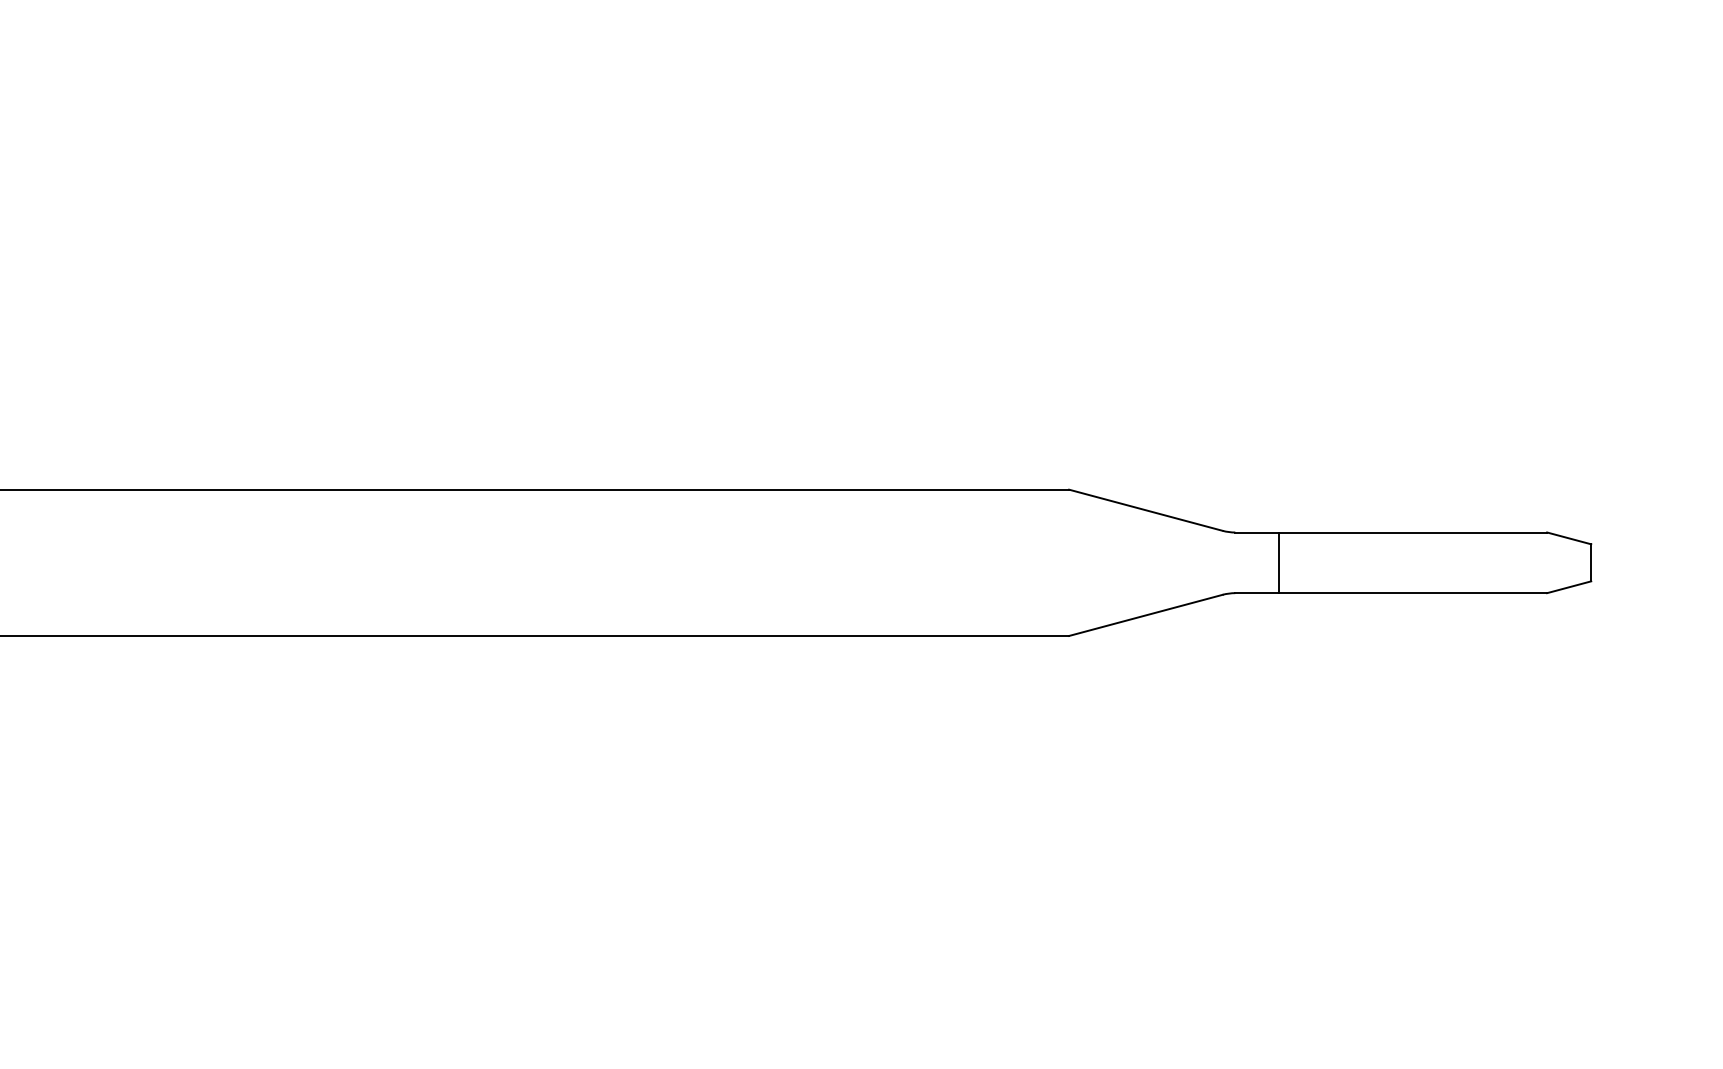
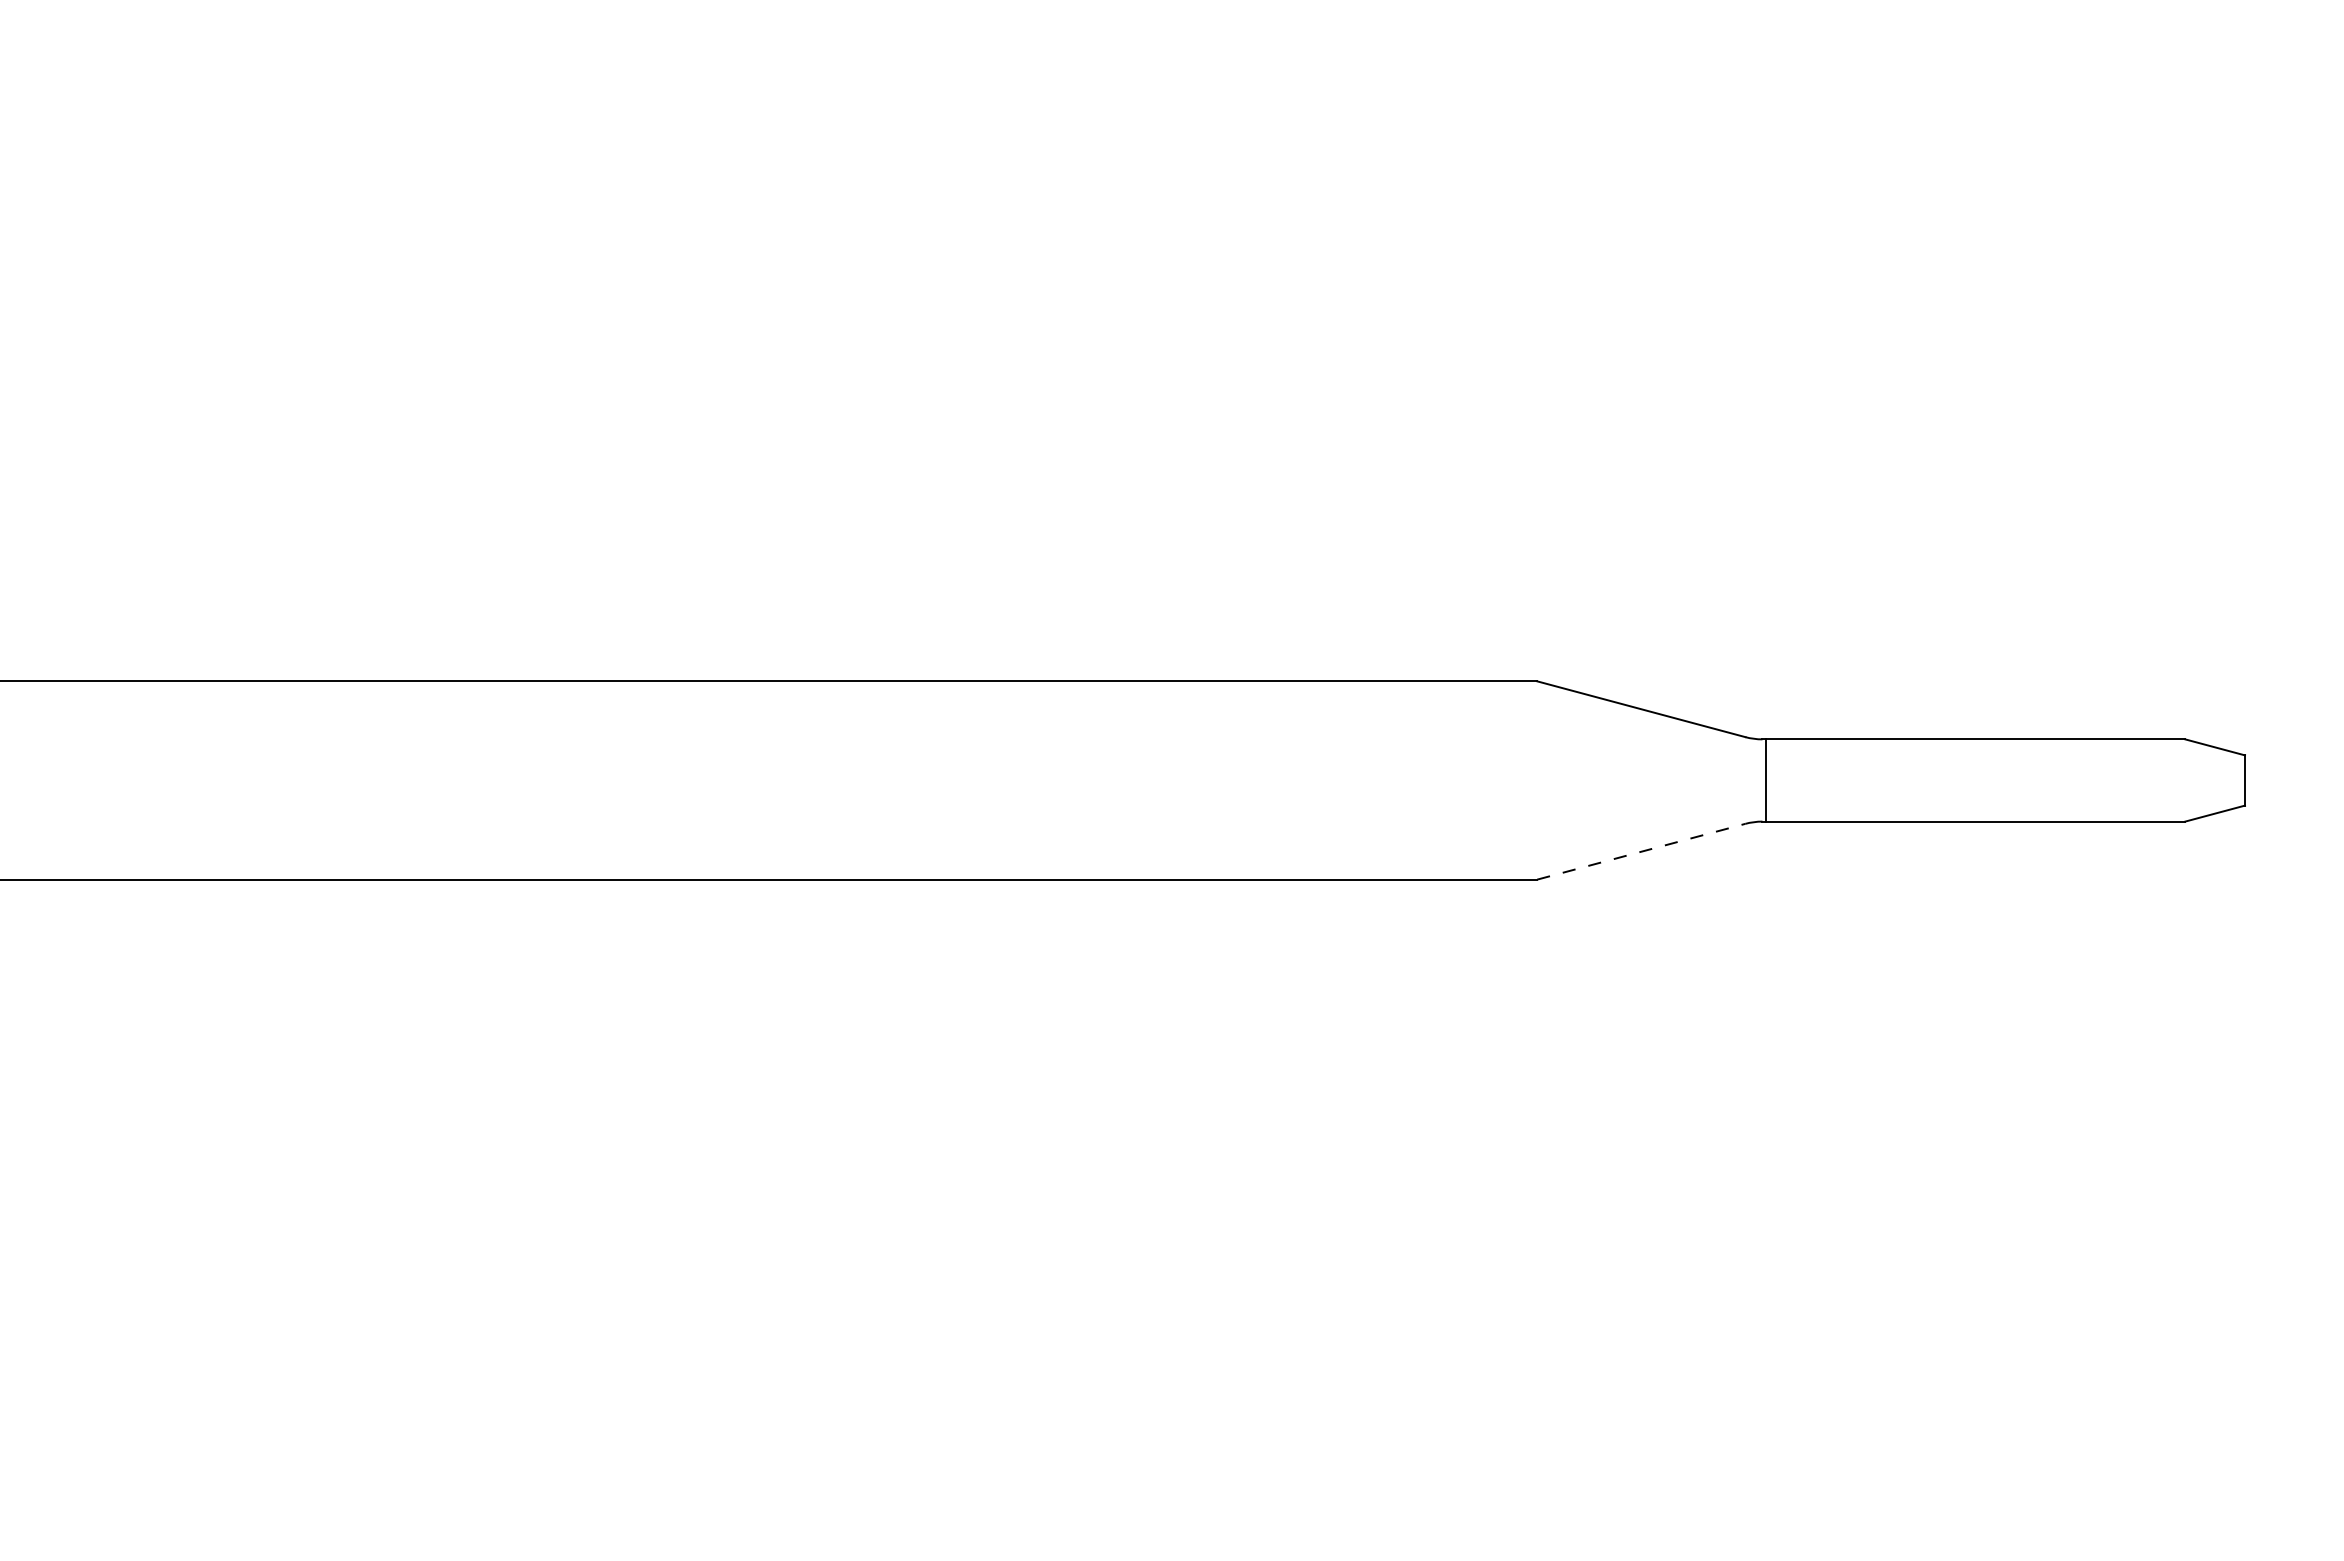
line: (1278, 562) -> (1765, 780), moved
line: (1146, 615) -> (1641, 851), solid -> dashed

